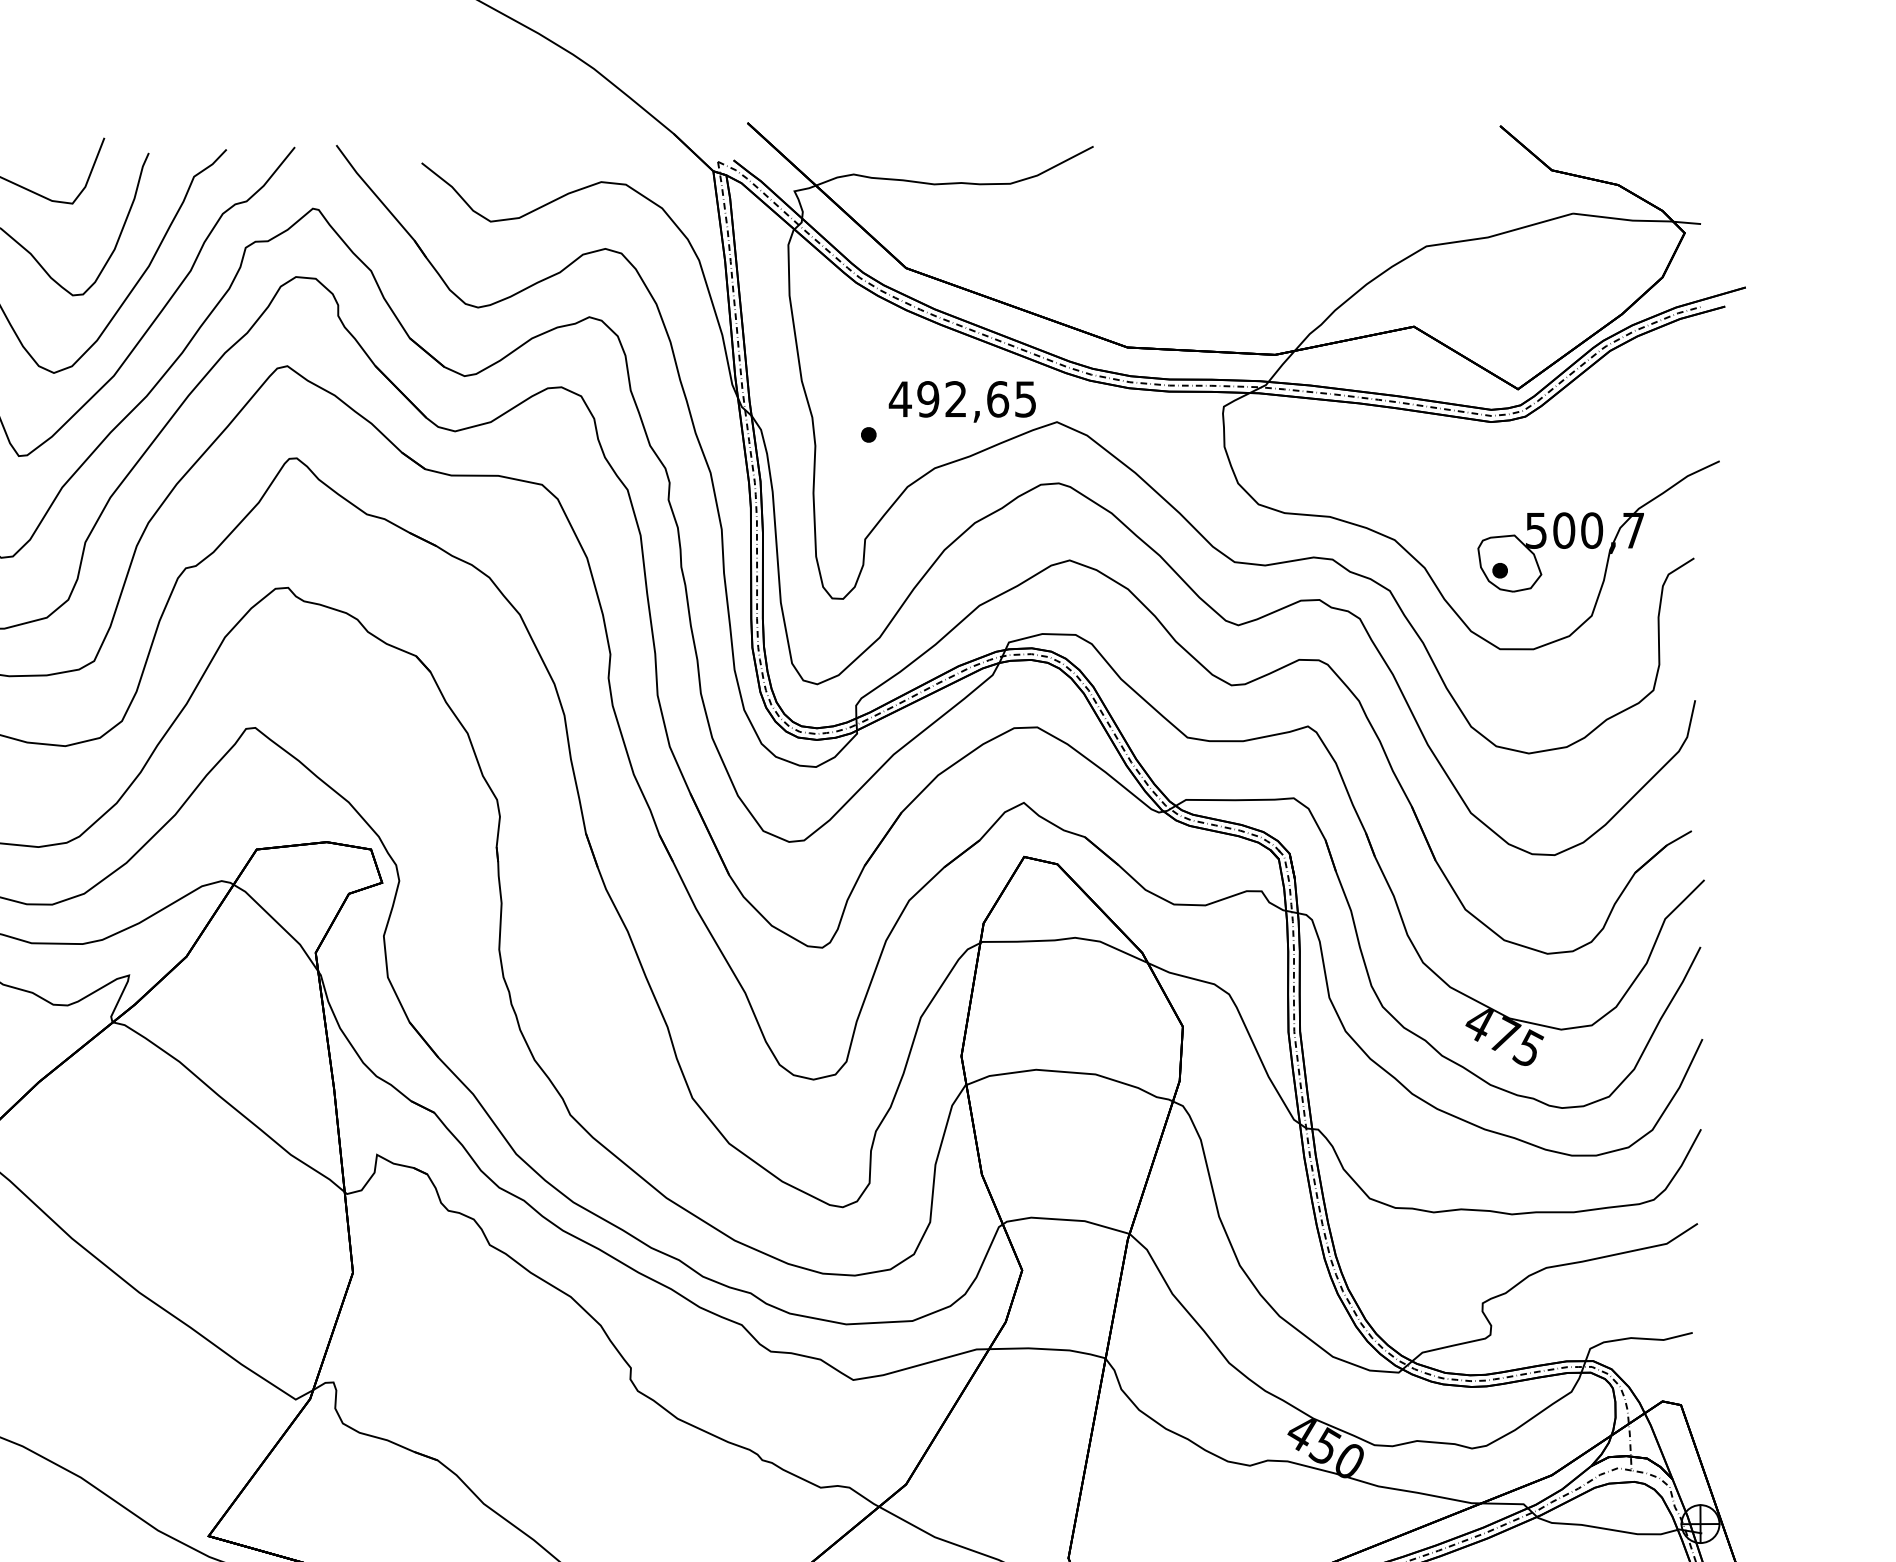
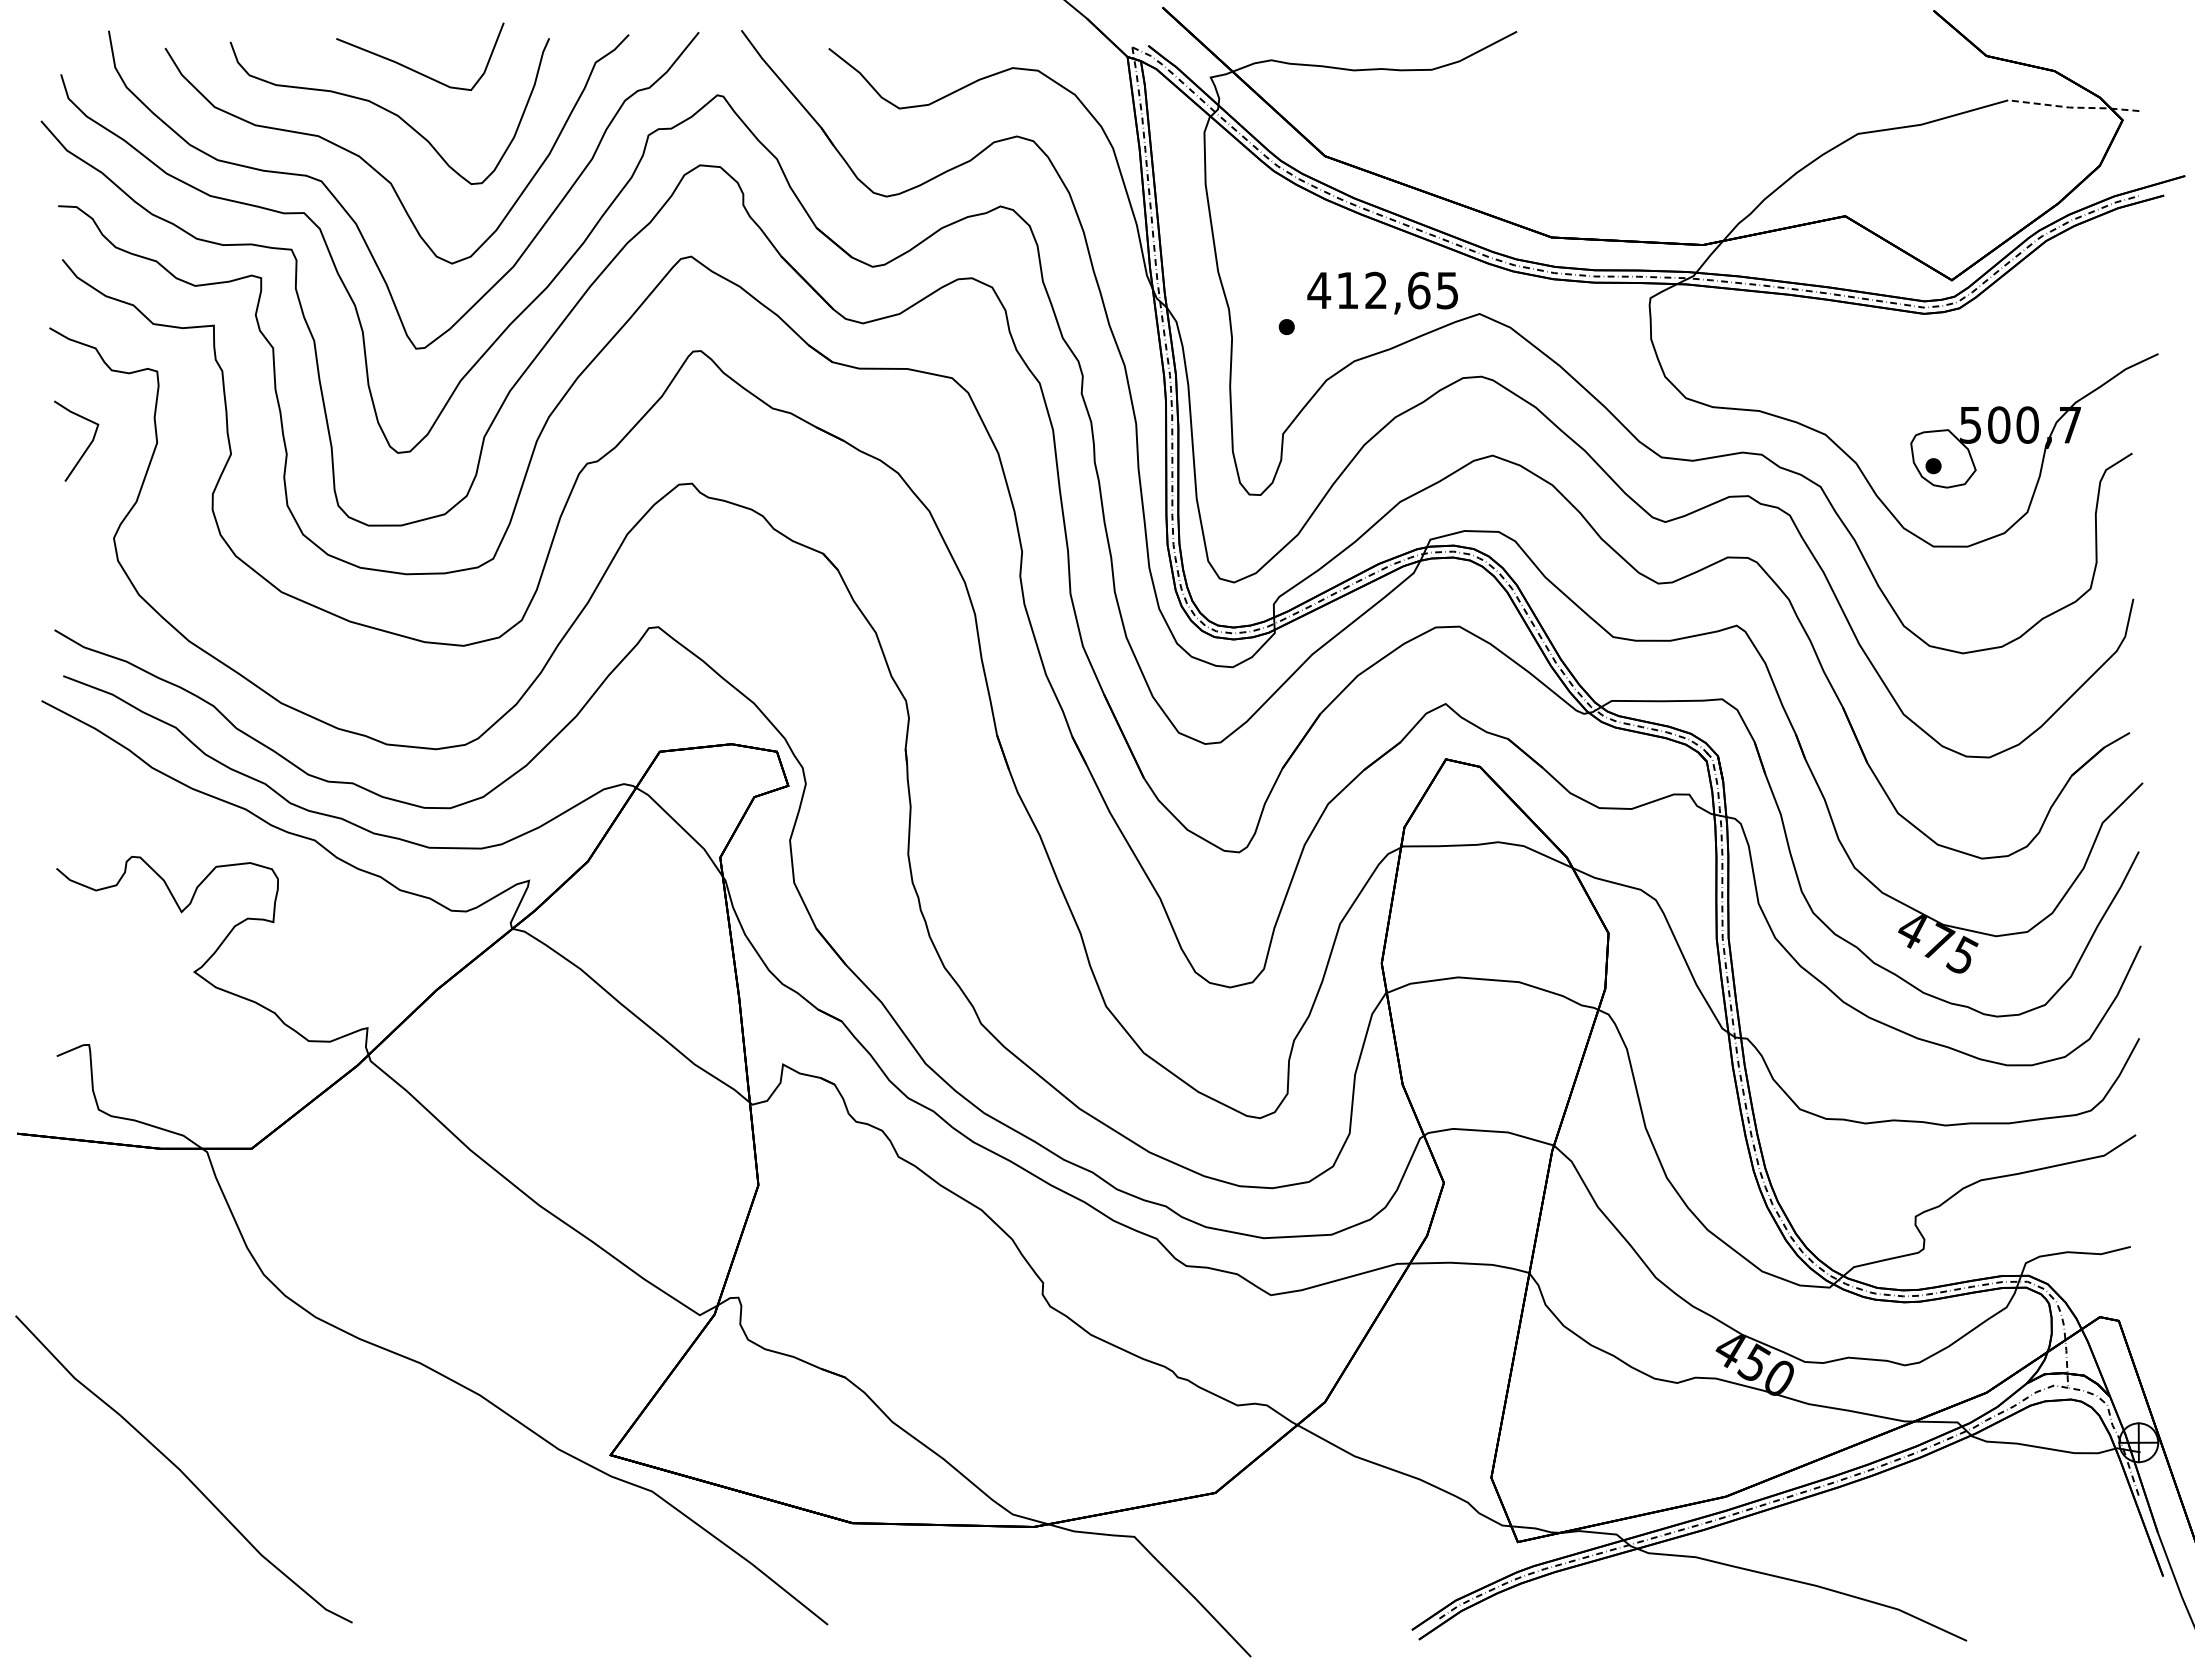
line: (1637, 220) -> (2074, 107), solid -> dashed
text: (928, 399) -> (1347, 290), 492,65 -> 412,65

